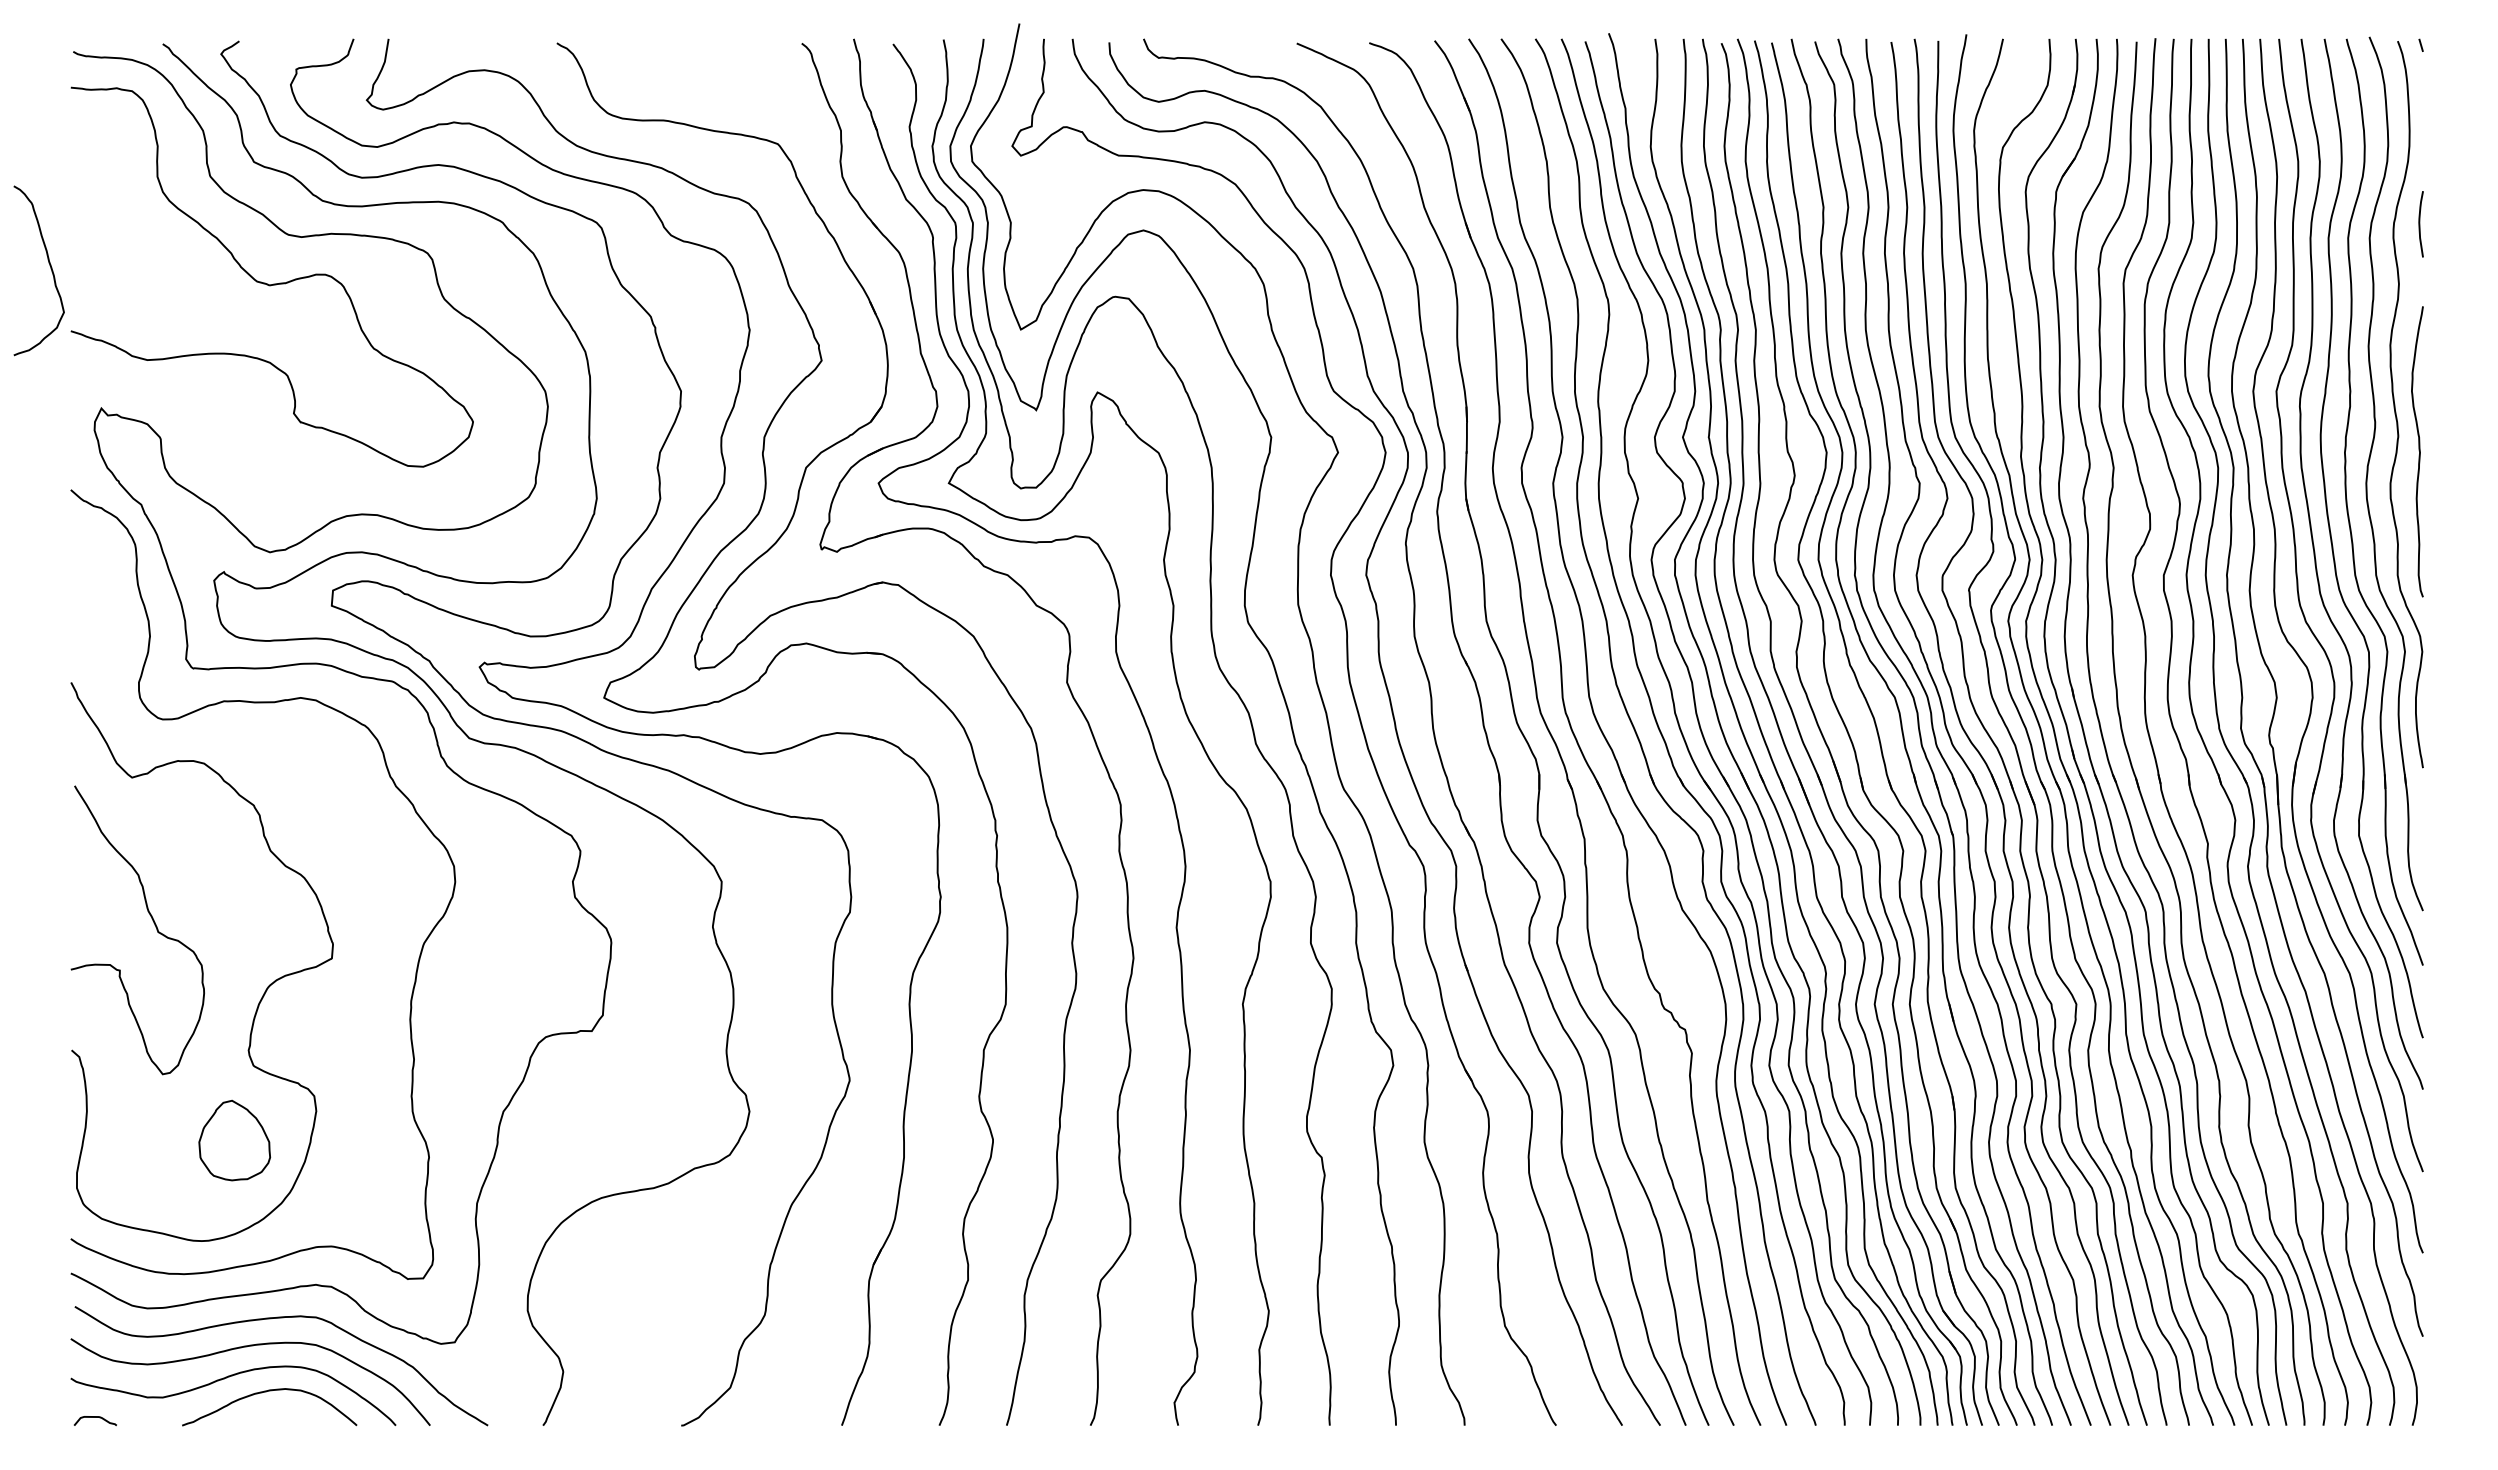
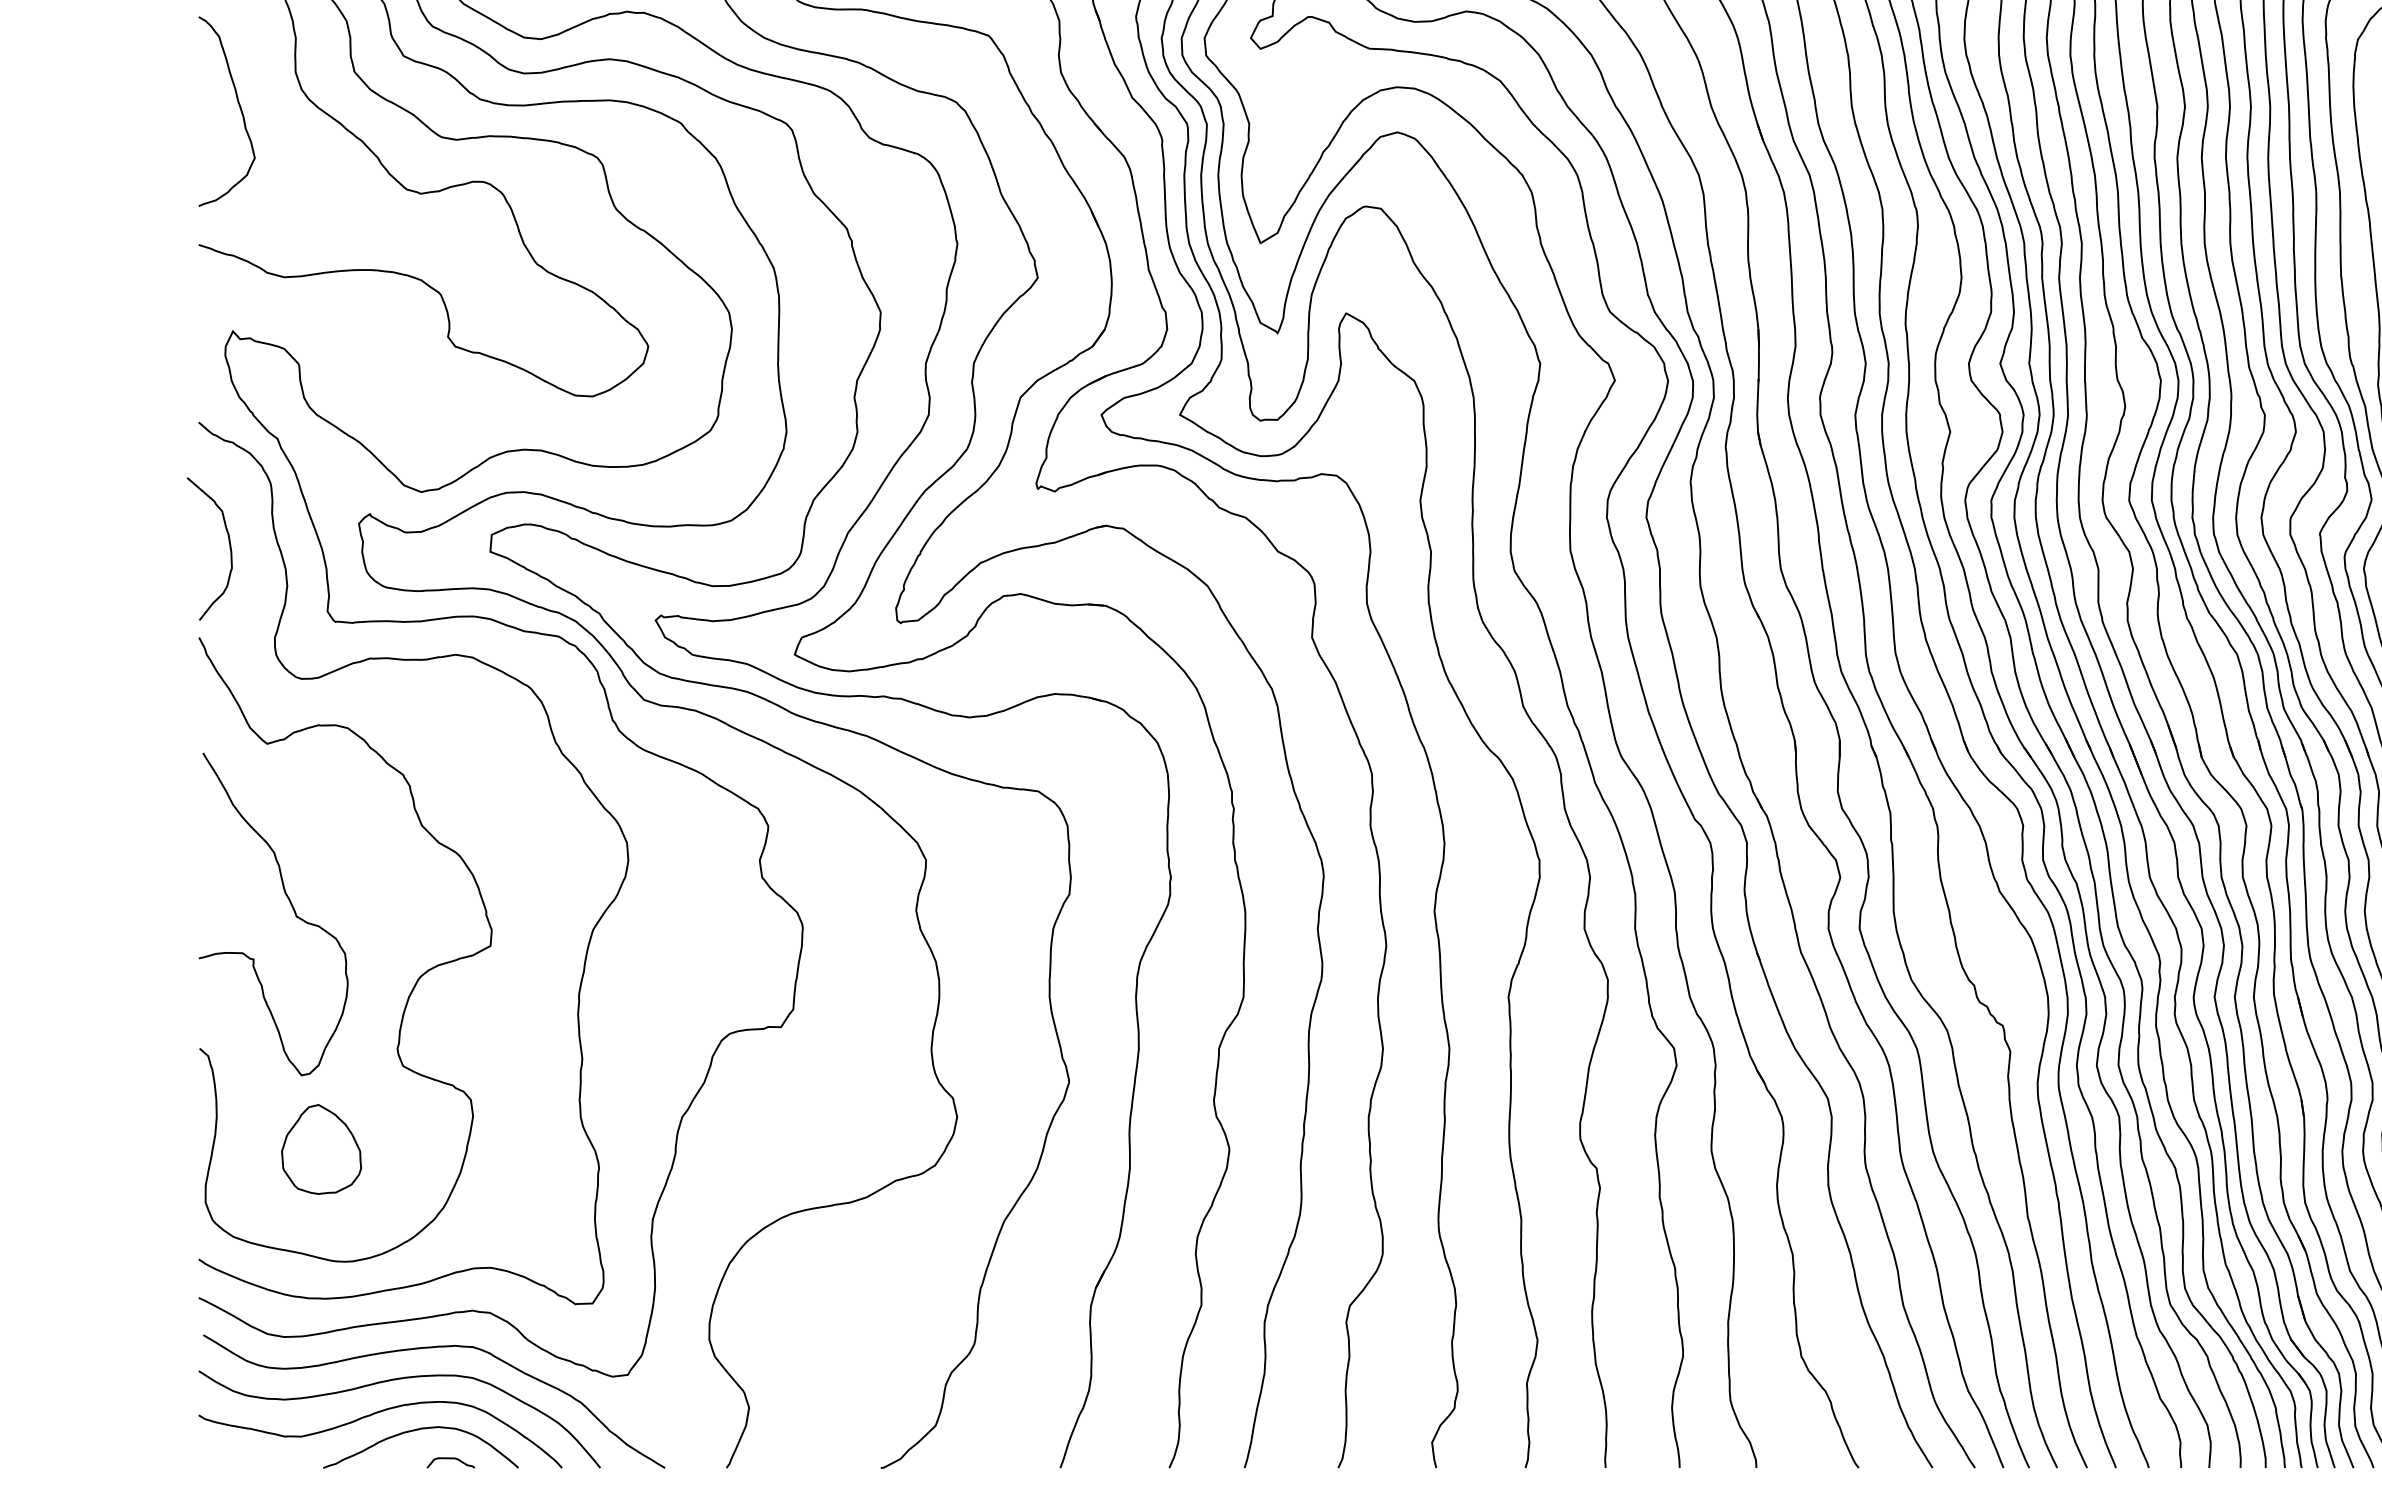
curve: (49, 265) -> (238, 105), moved
curve: (97, 598) -> (228, 543), added
part: (234, 1140) -> (321, 1149), moved
curve: (94, 1417) -> (449, 1458), moved

